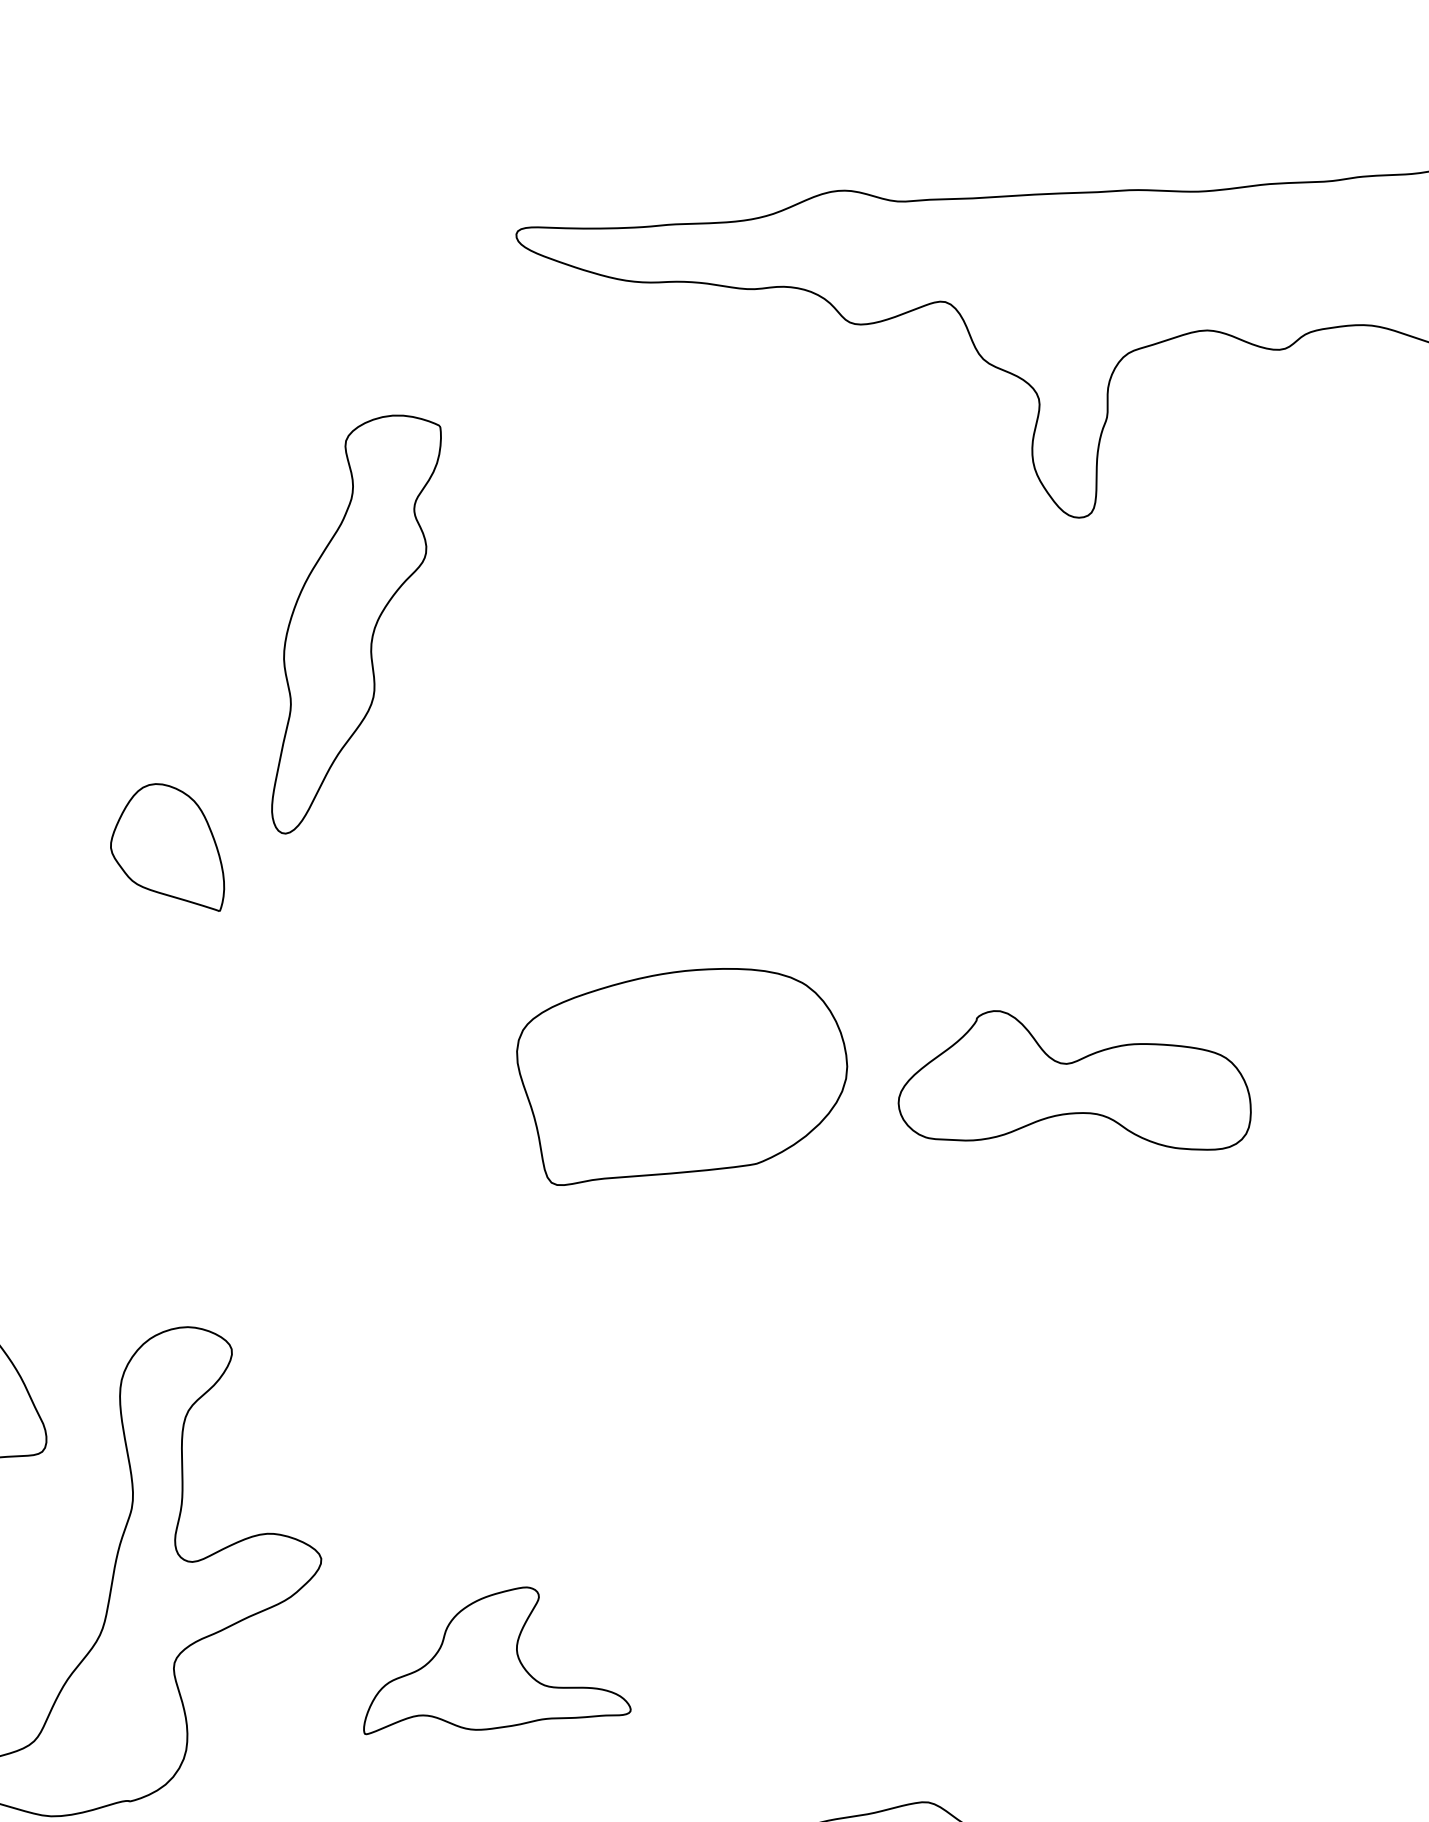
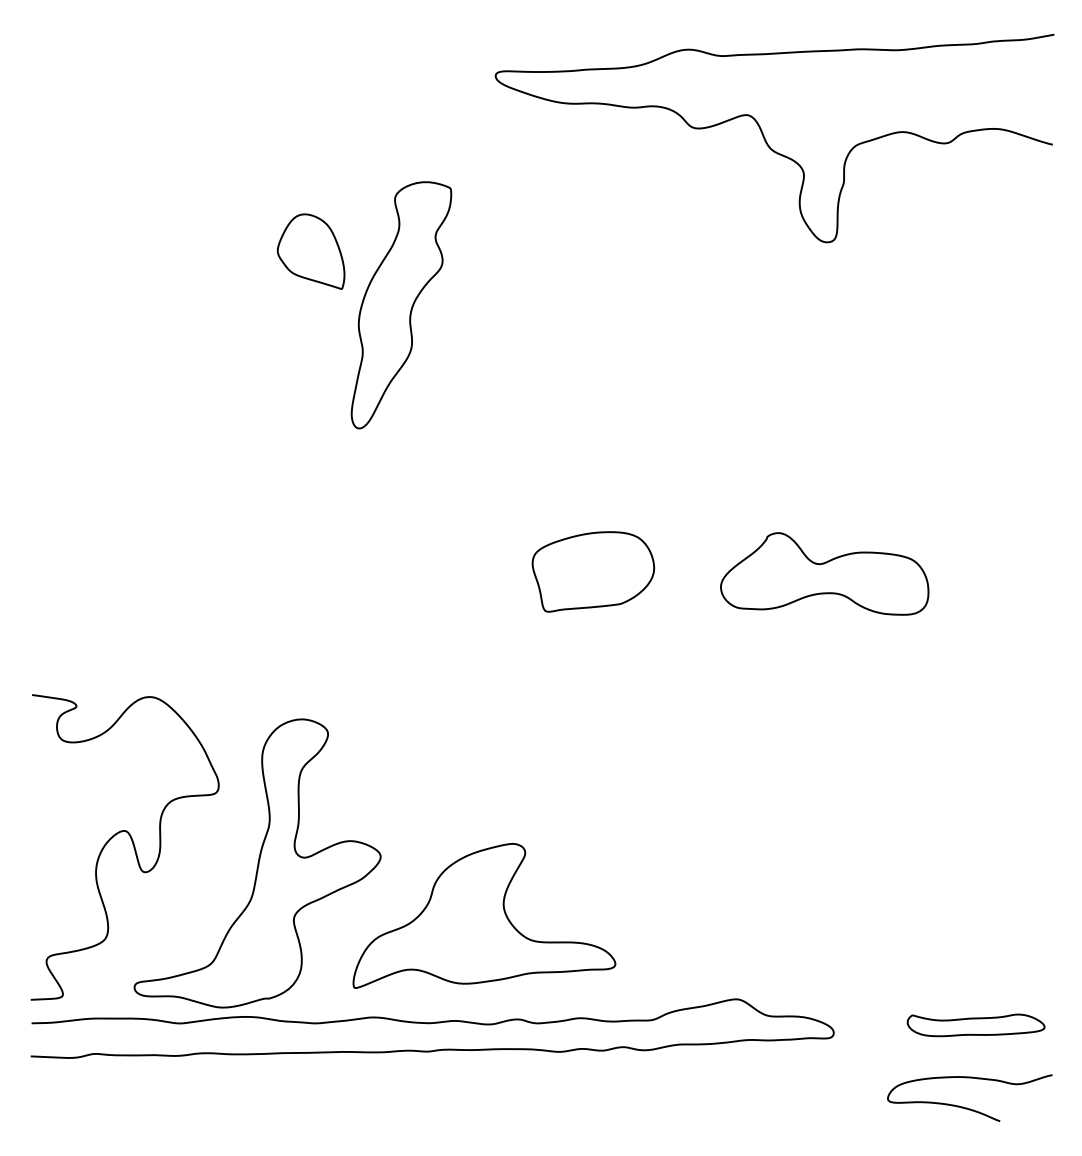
part: (166, 847) -> (310, 251), moved
part: (682, 1076) -> (593, 571), size x0.62
part: (497, 1660) -> (484, 915), size x1.67

